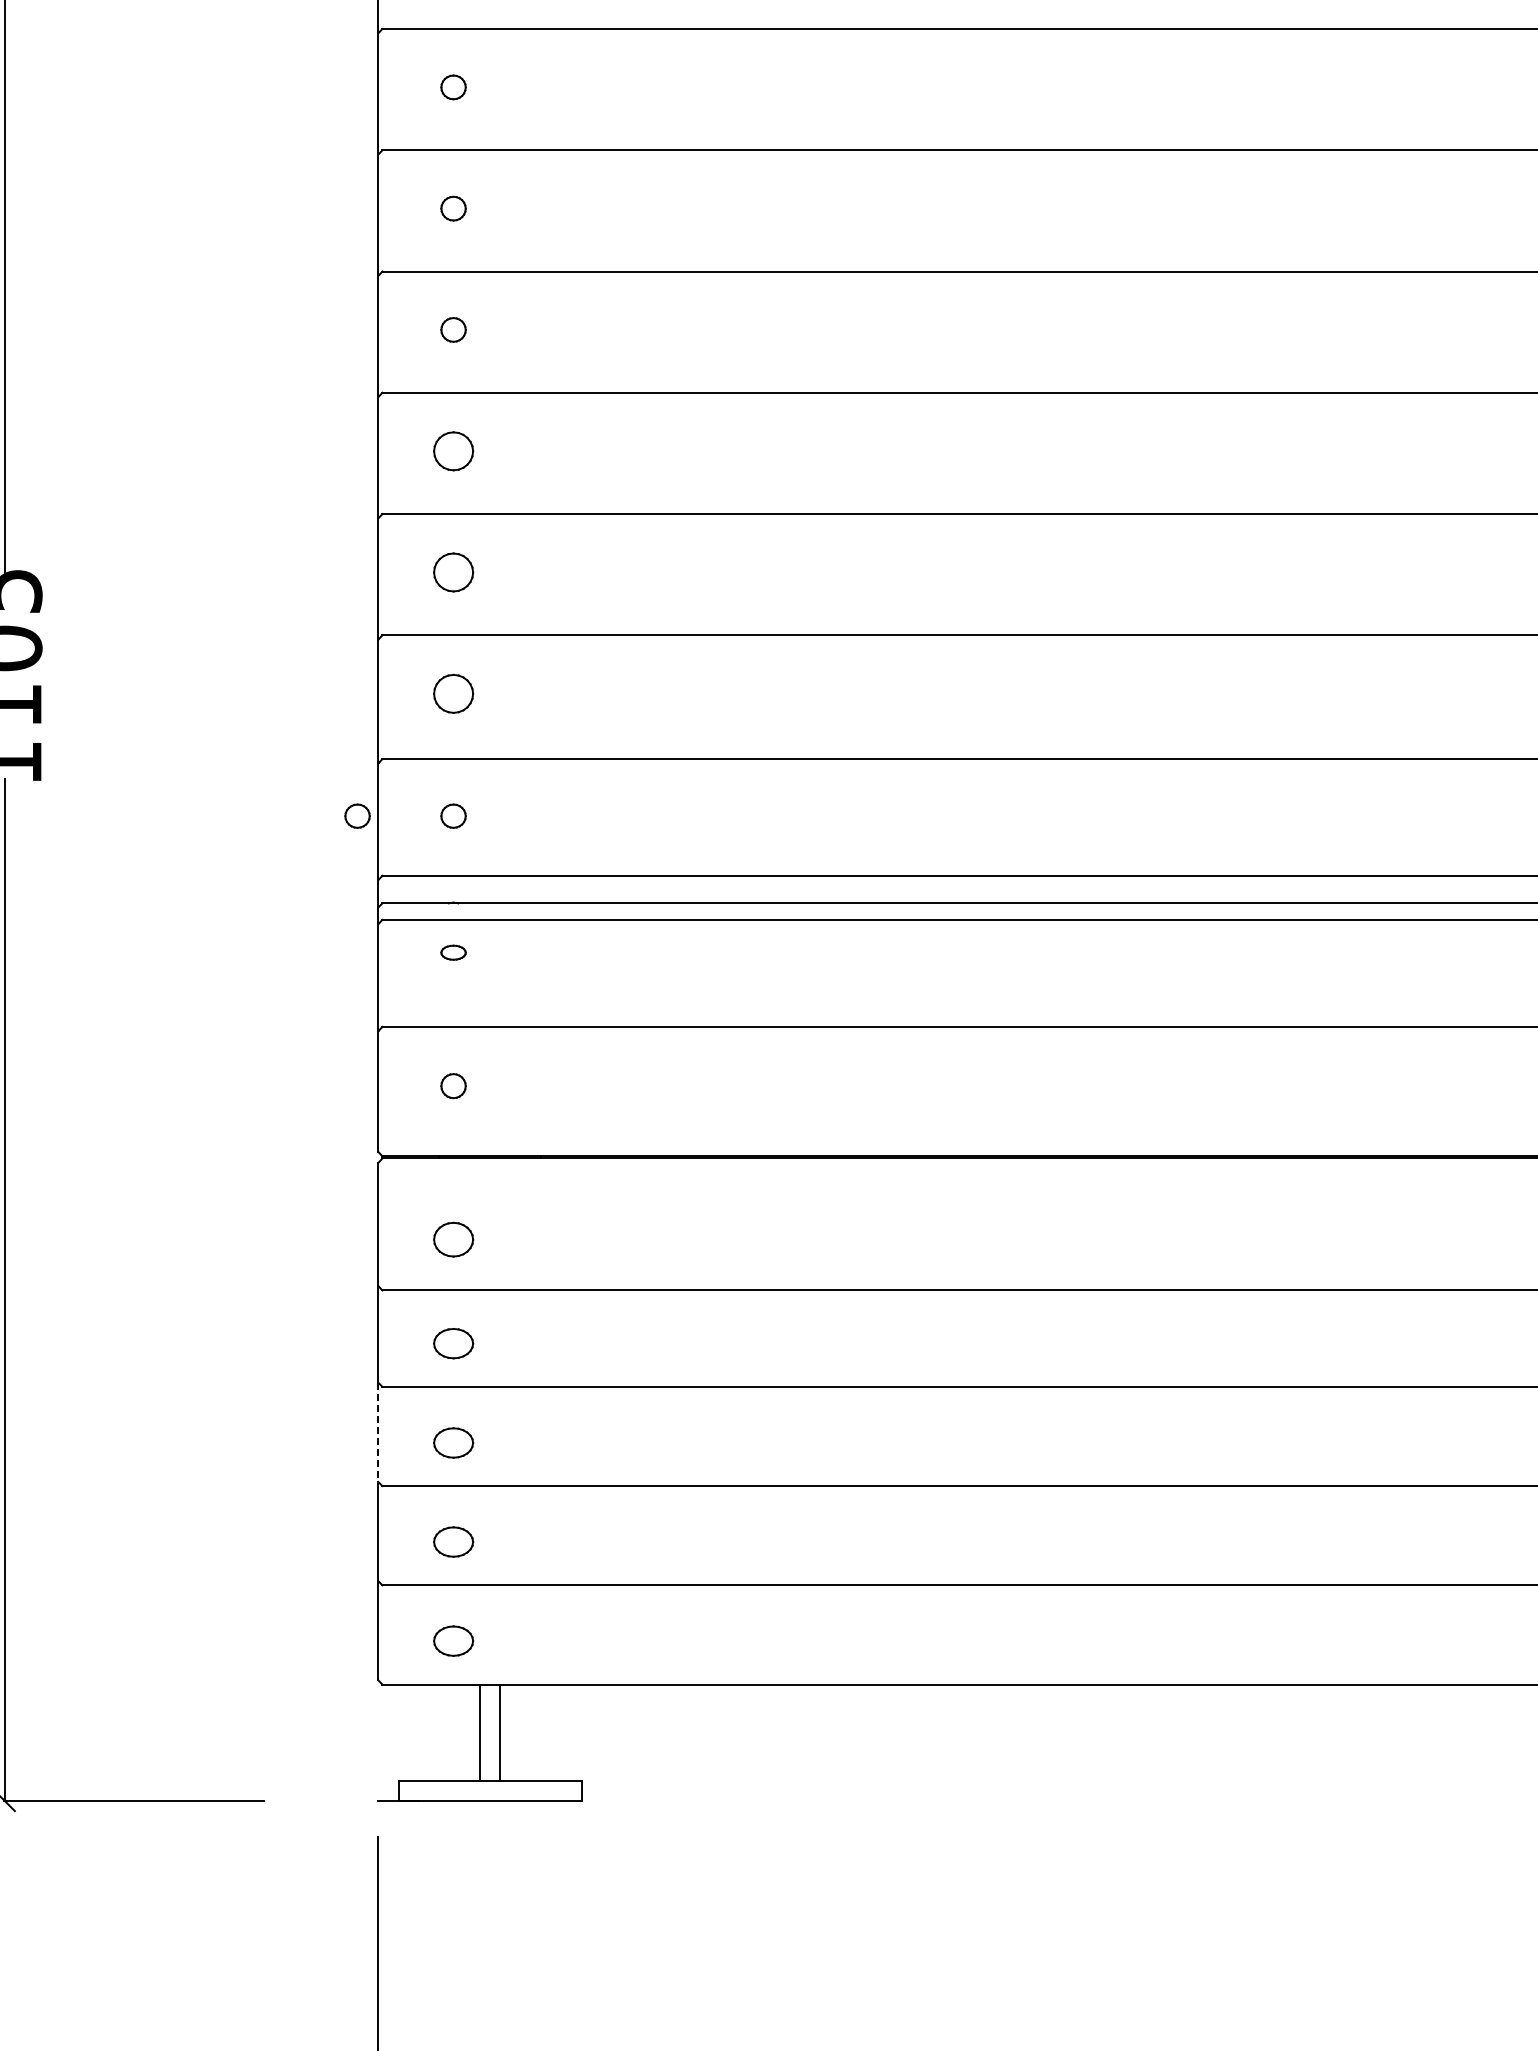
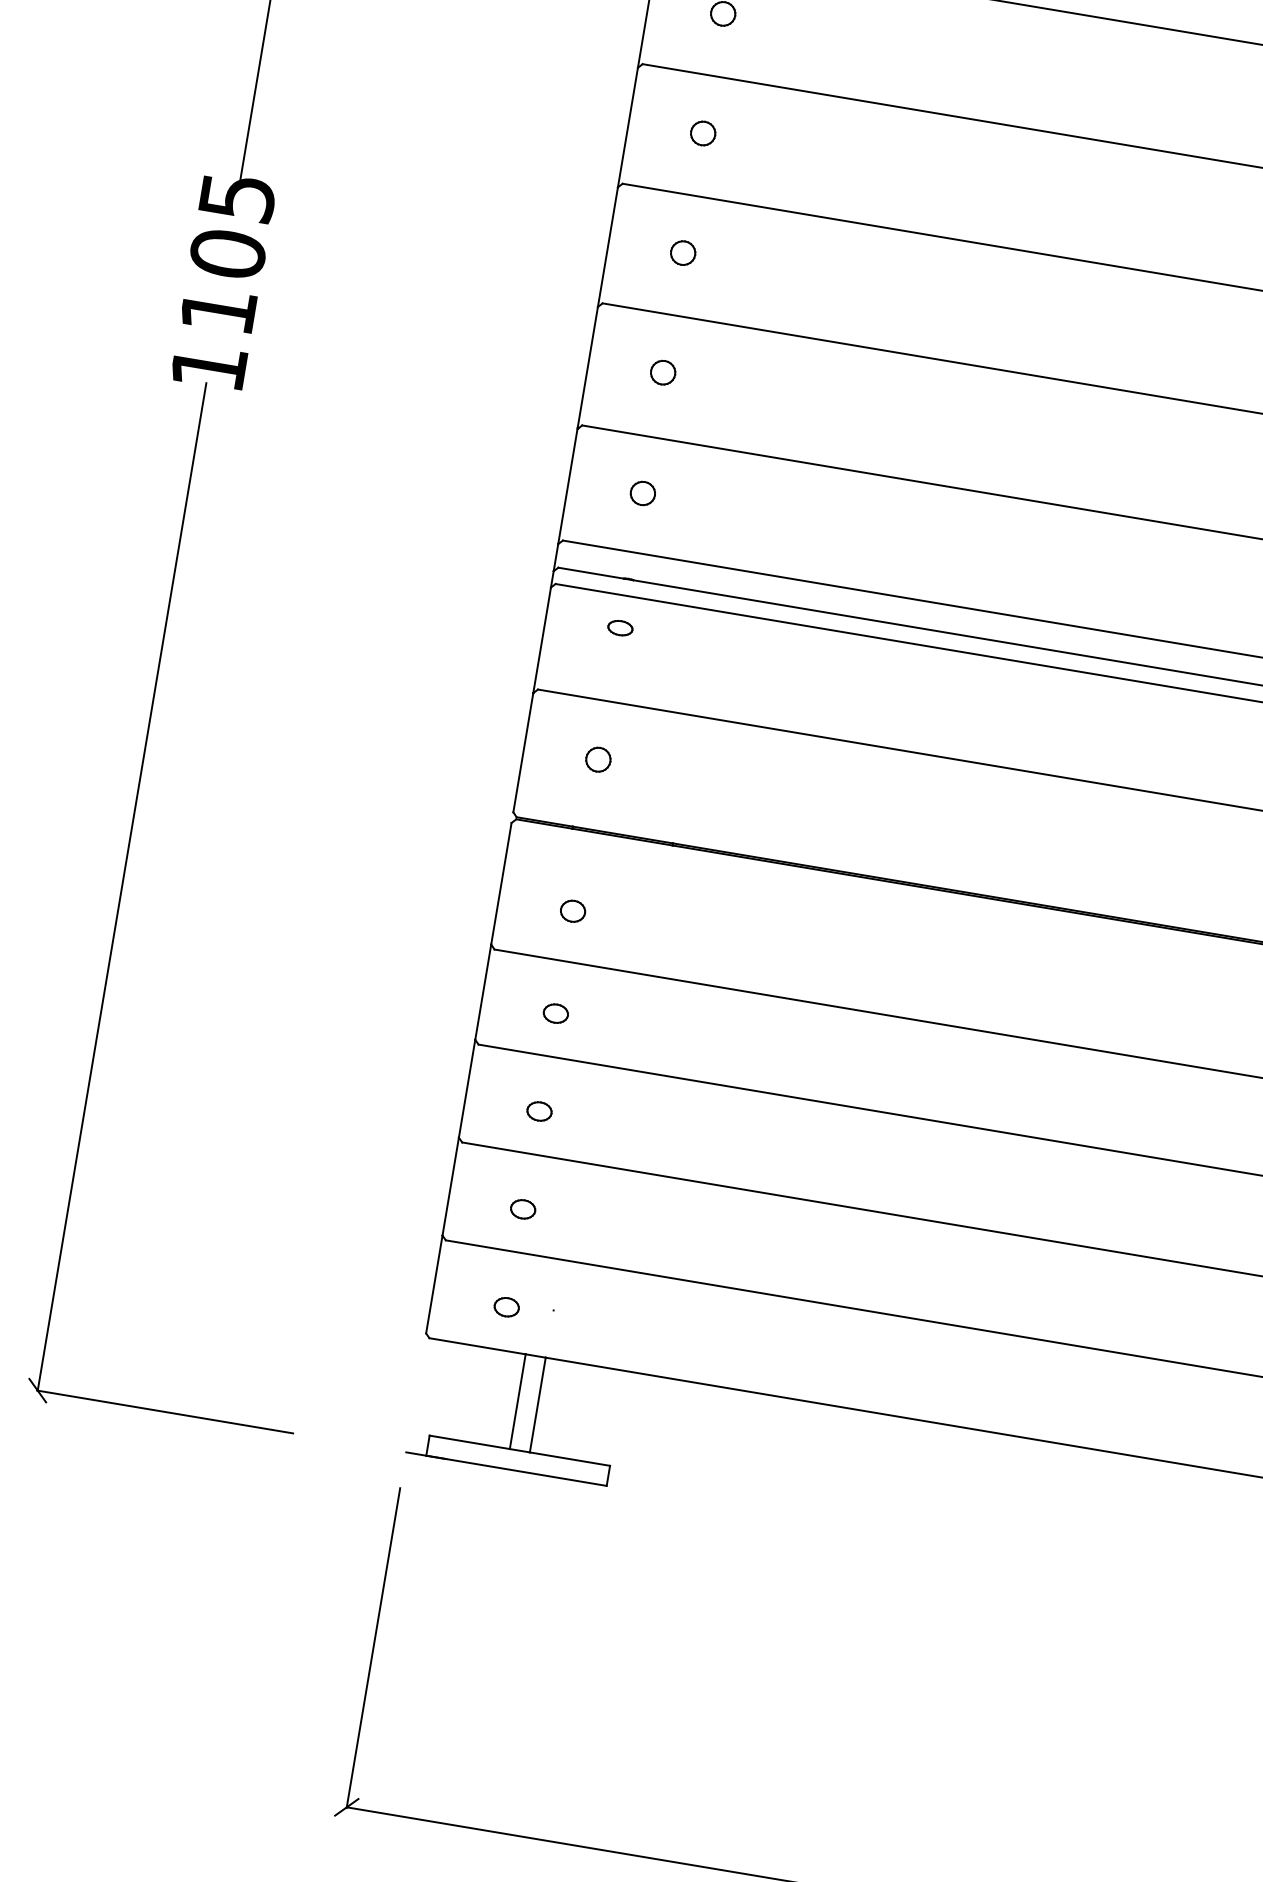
part: (453, 450) -> (703, 132), size x0.62
part: (453, 572) -> (683, 253), size x0.62
part: (453, 693) -> (663, 372), size x0.62
part: (357, 815) -> (548, 476), removed
part: (453, 1239) -> (573, 910), size x0.62
part: (453, 1343) -> (555, 1013), size x0.62
line: (378, 1432) -> (467, 1088), dashed -> solid
part: (453, 1442) -> (539, 1111), size x0.62
part: (453, 1541) -> (523, 1208), size x0.62
part: (453, 1641) -> (506, 1307), size x0.62

